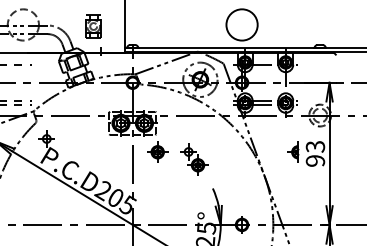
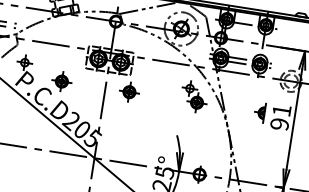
text: (315, 146) -> (281, 110), 93 -> 91
part: (86, 151) -> (61, 80), added
part: (194, 159) -> (194, 96), moved

